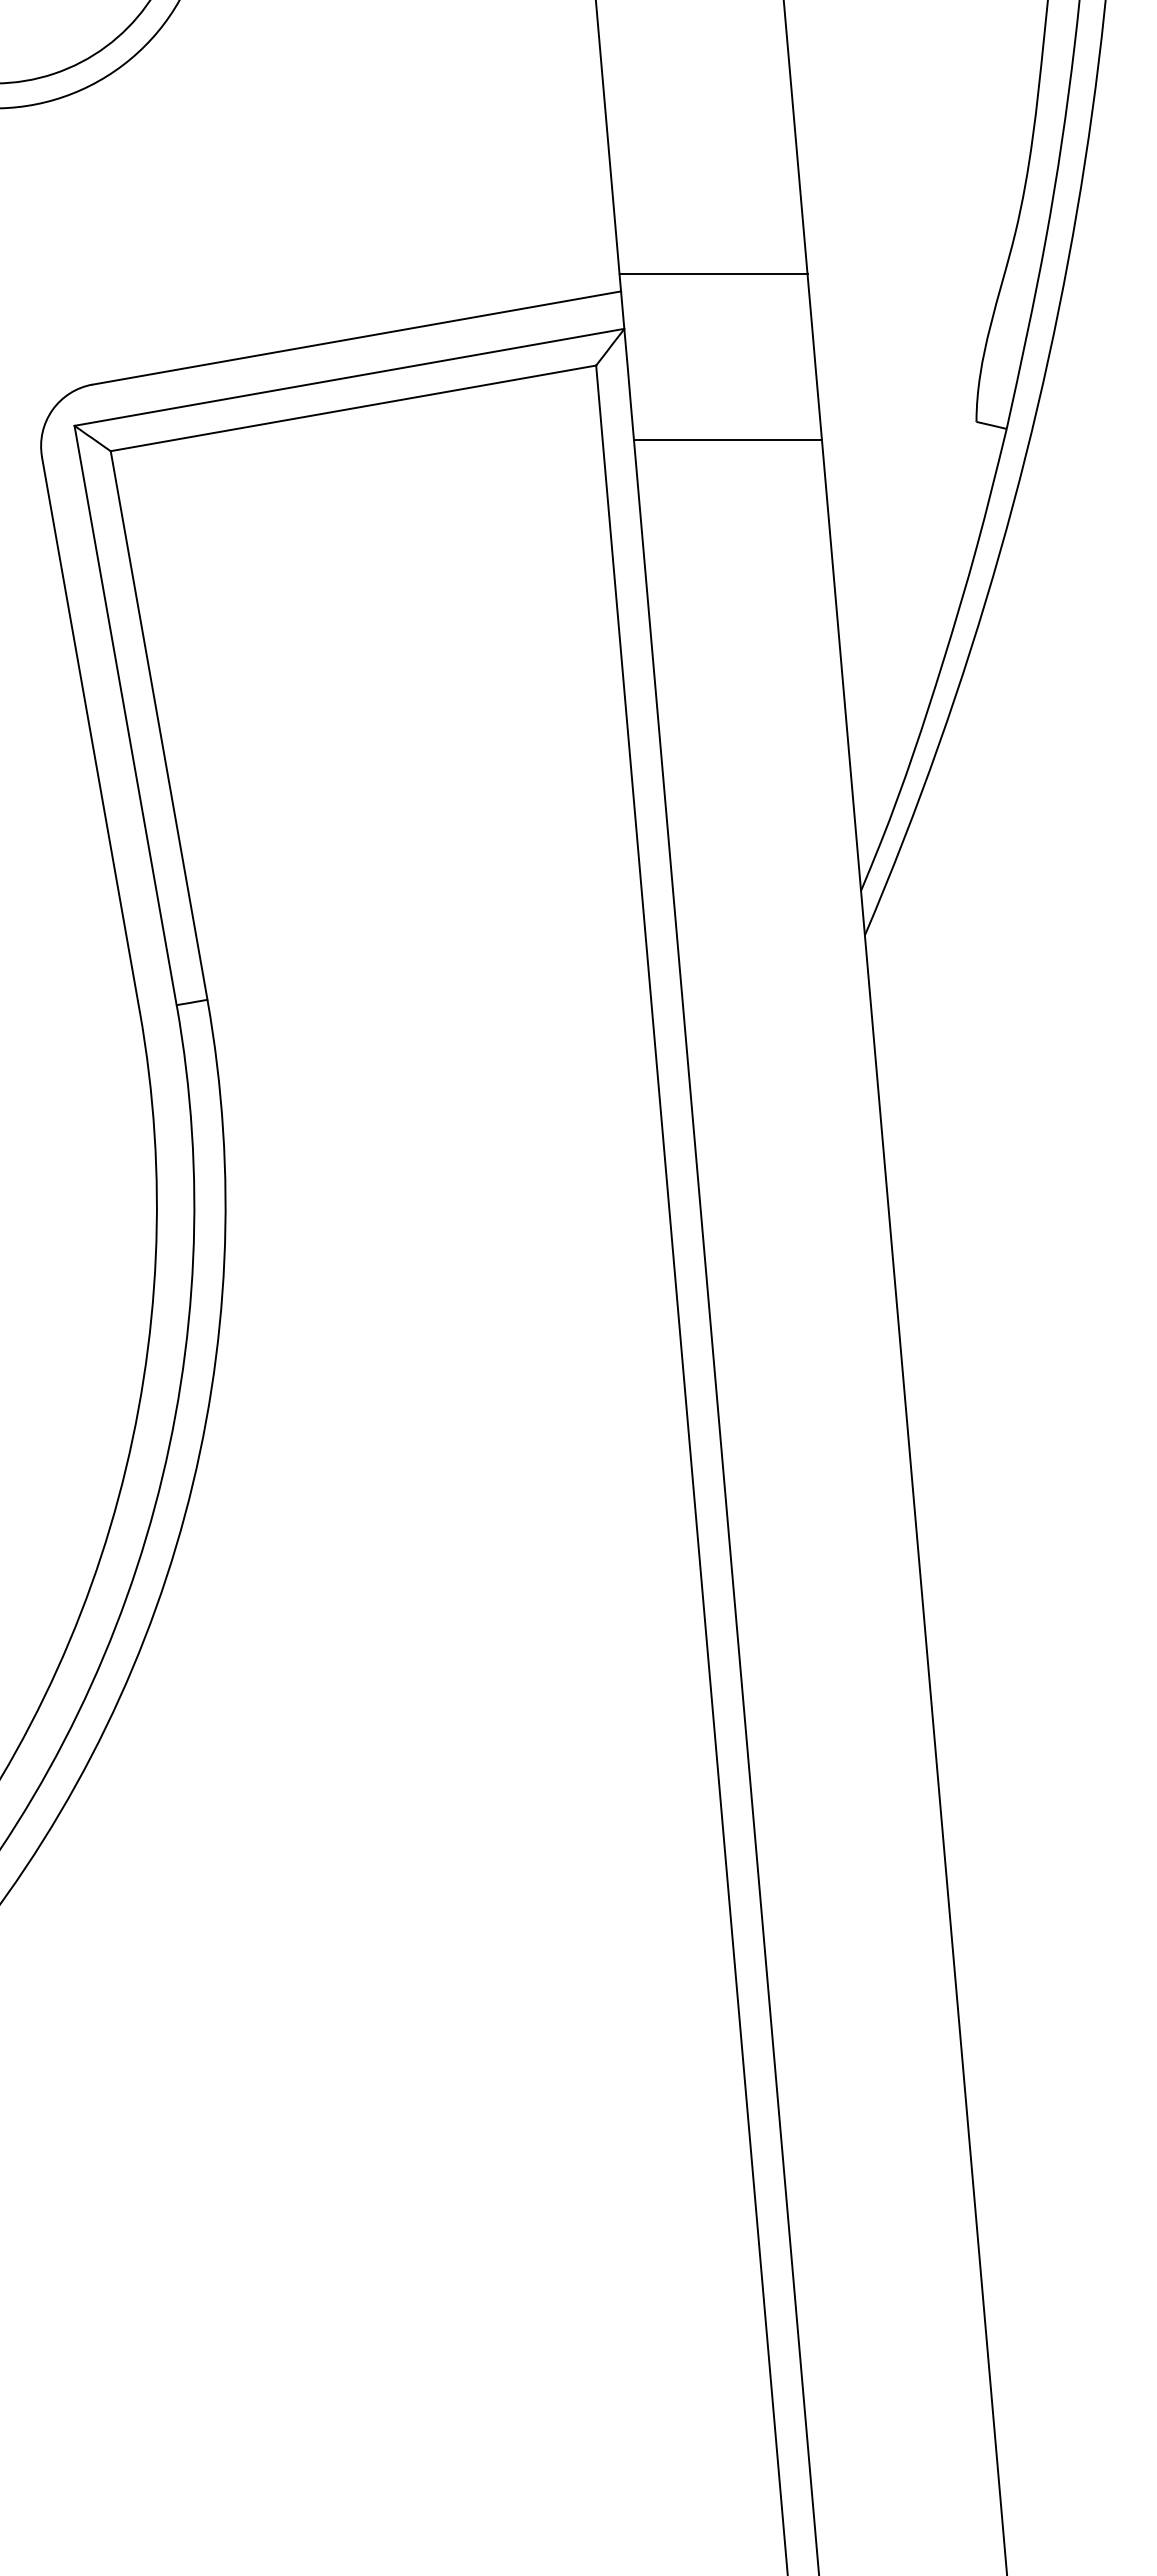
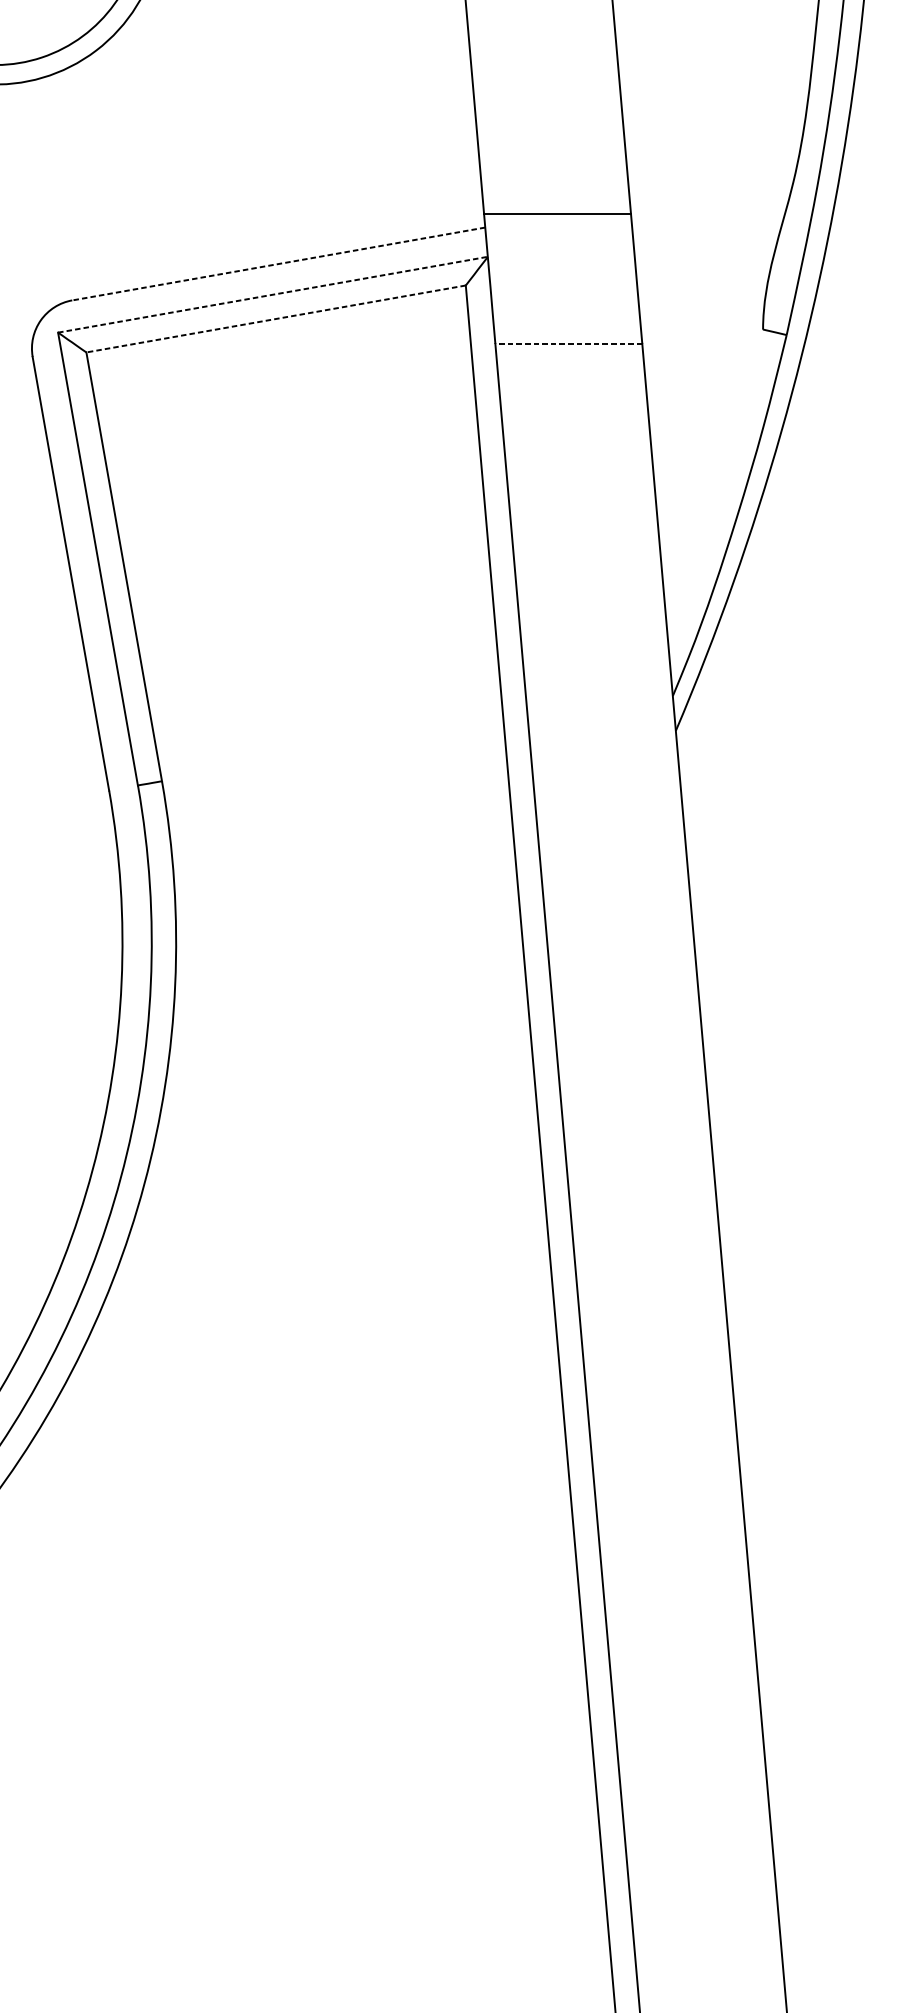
line: (356, 338) -> (278, 264), solid -> dashed
line: (349, 377) -> (273, 294), solid -> dashed
line: (352, 408) -> (275, 319), solid -> dashed
line: (727, 440) -> (568, 344), solid -> dashed

